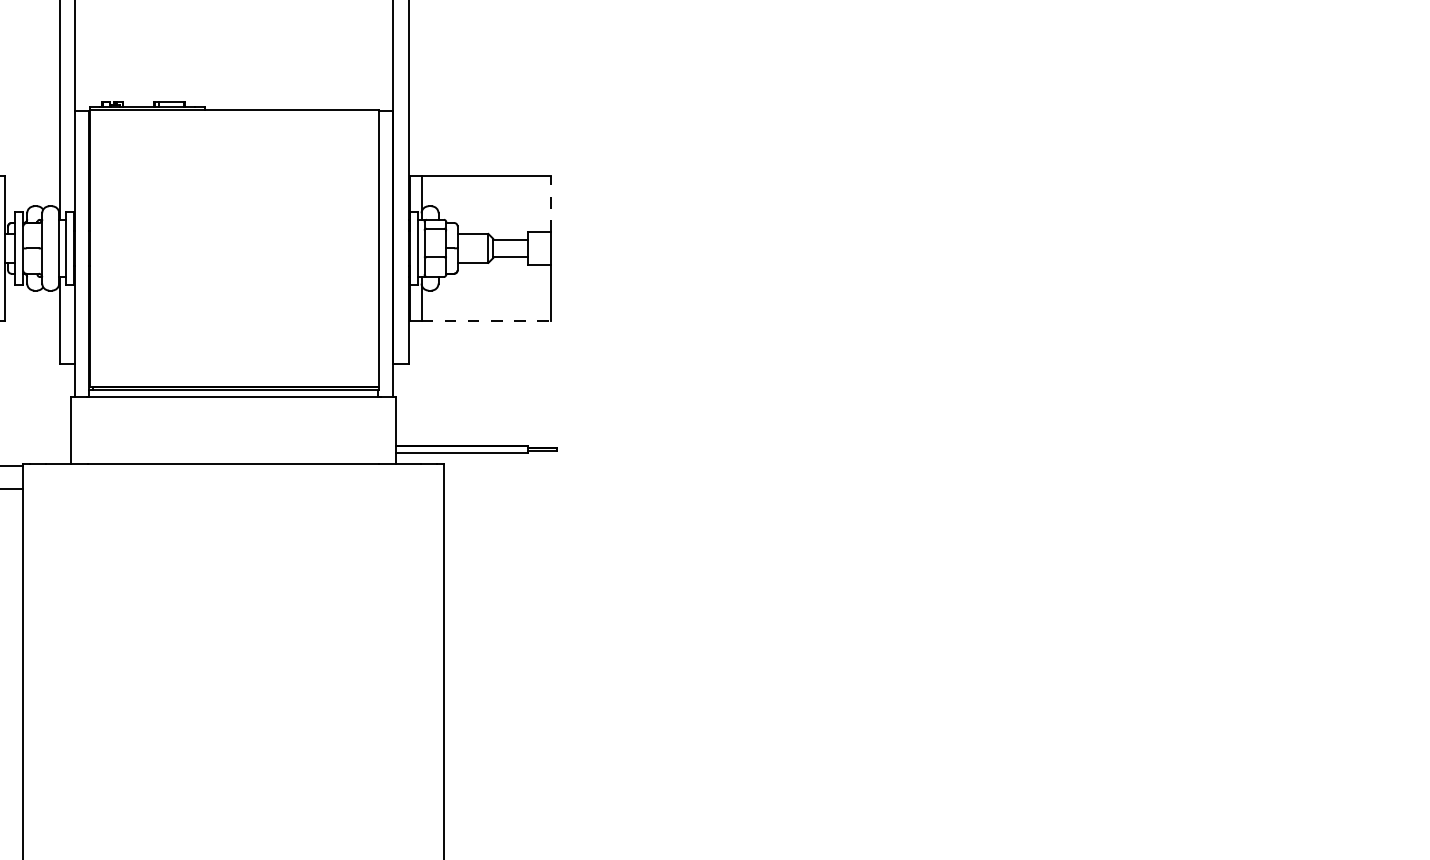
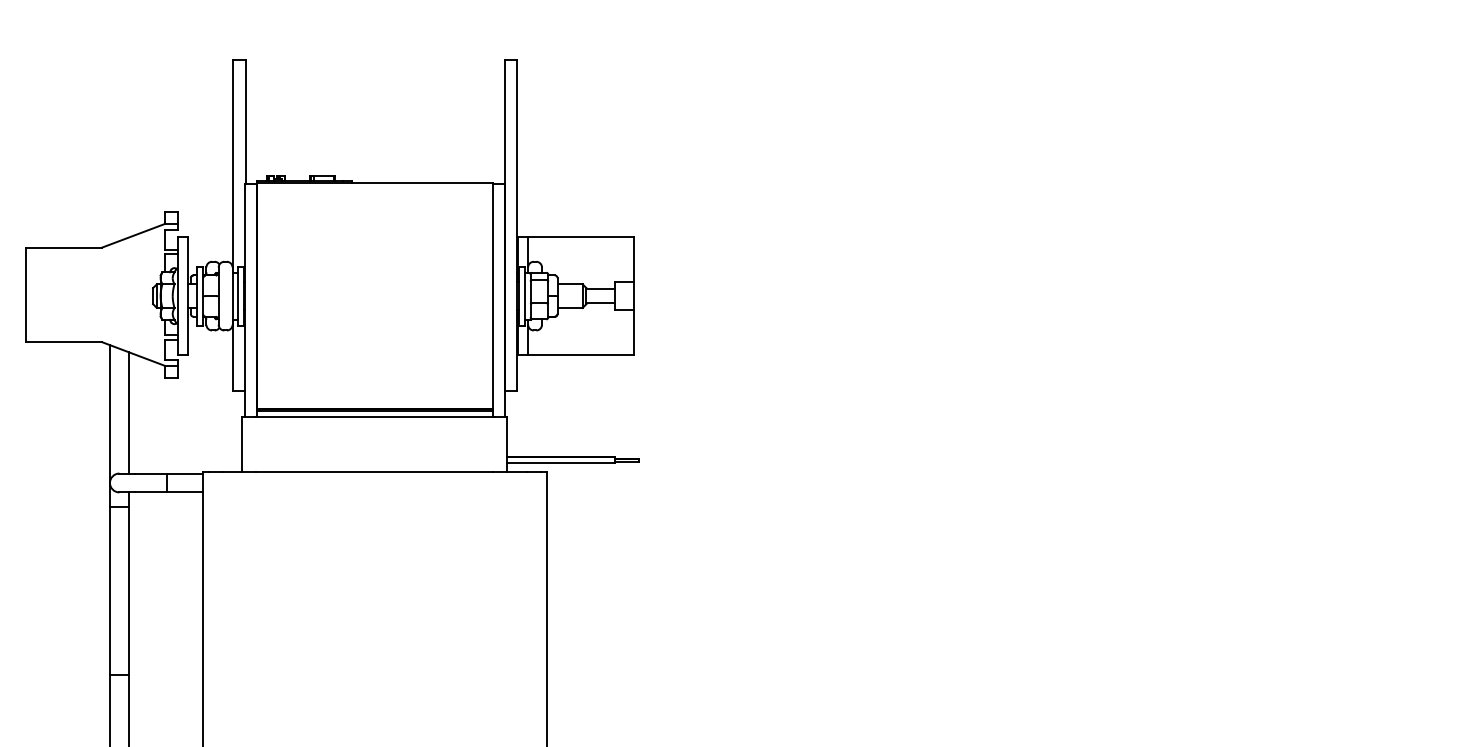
line: (550, 203) -> (633, 259), dashed -> solid
line: (485, 321) -> (580, 355), dashed -> solid

